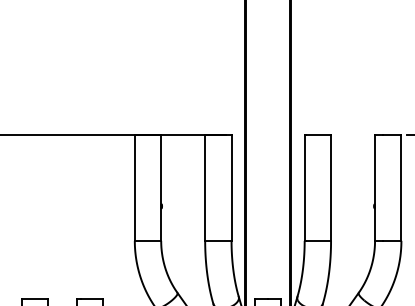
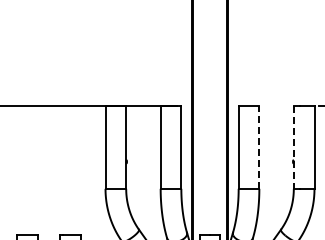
line: (331, 188) -> (259, 147), solid -> dashed
line: (374, 188) -> (293, 147), solid -> dashed

